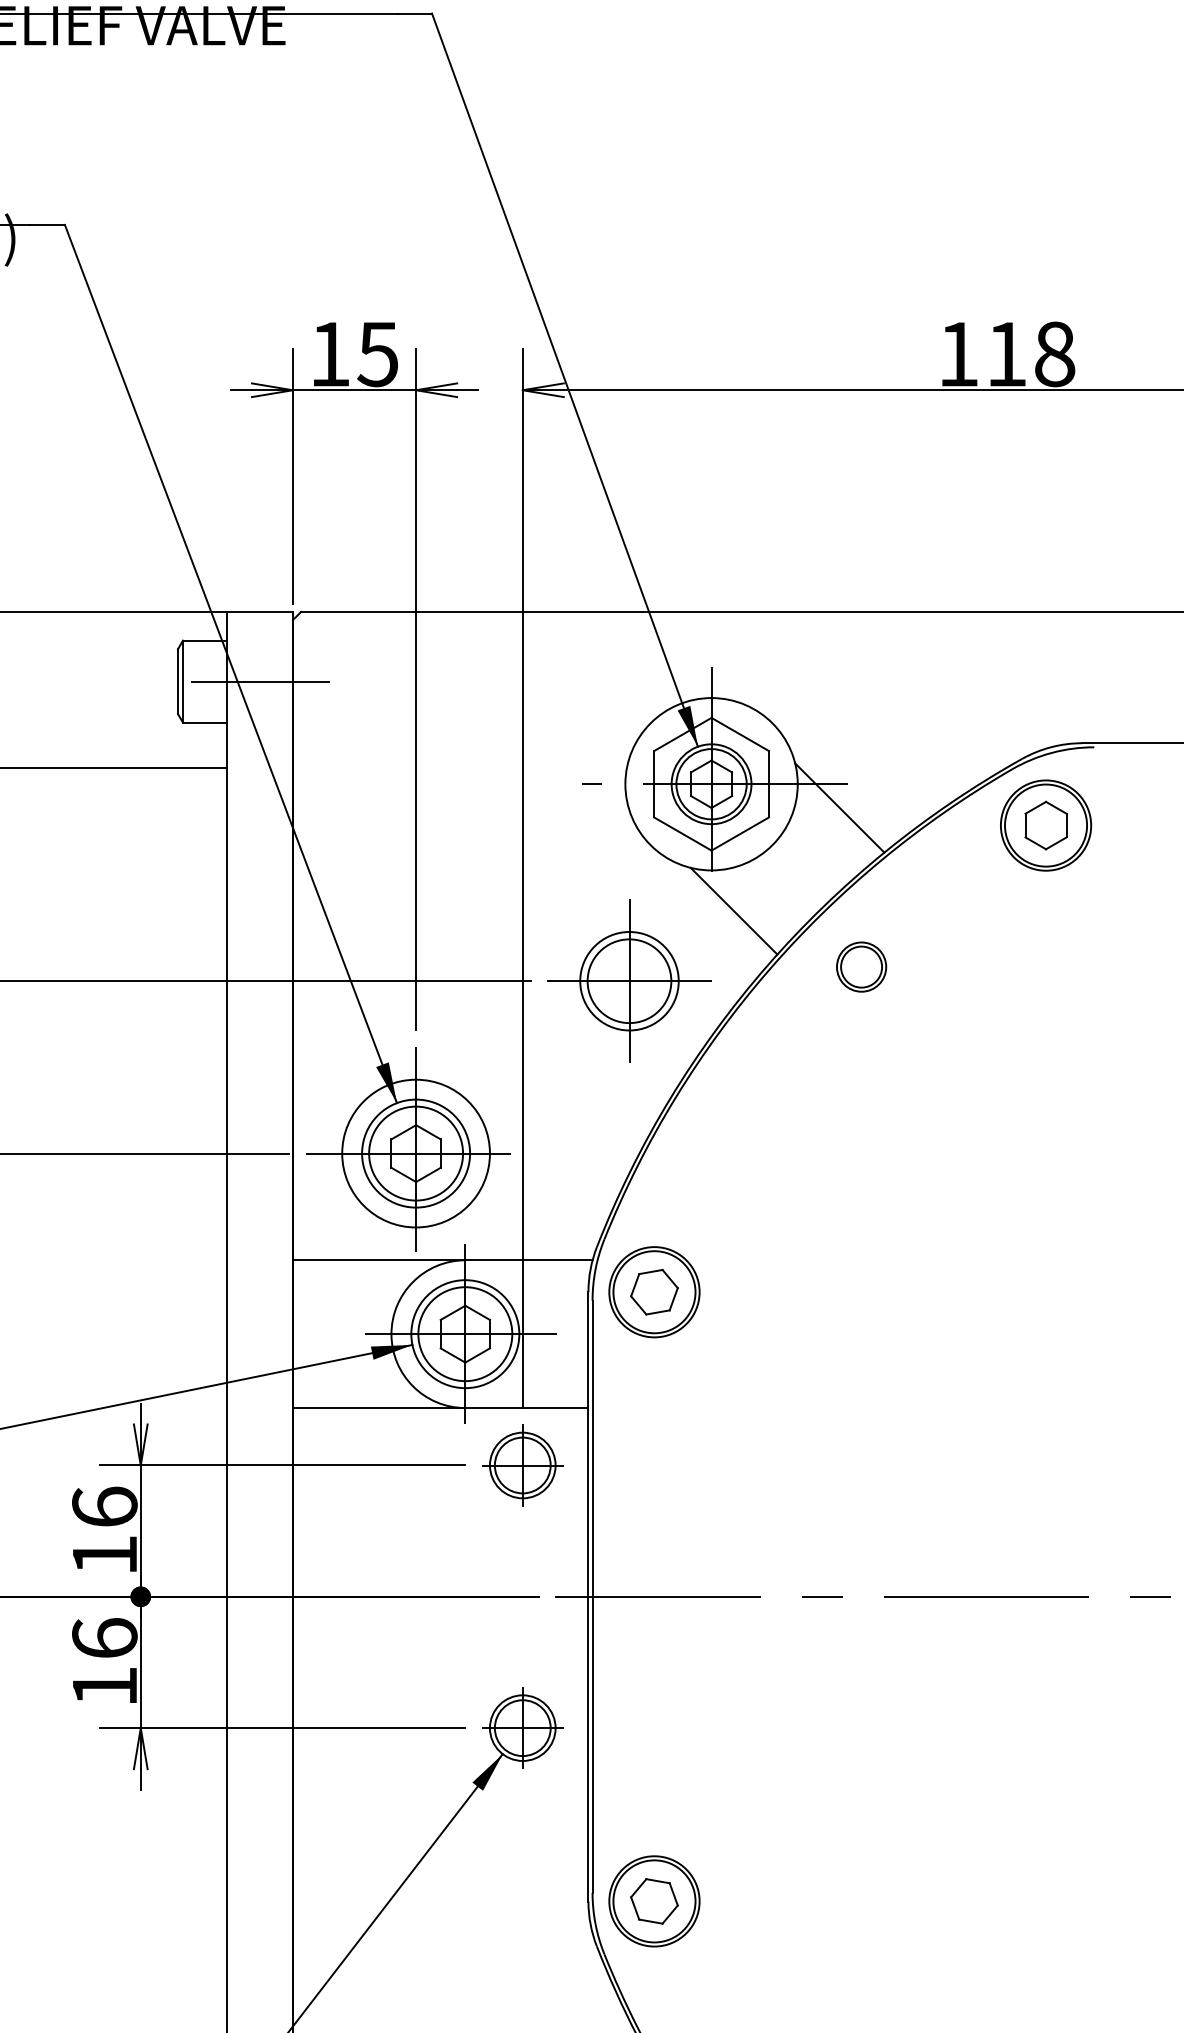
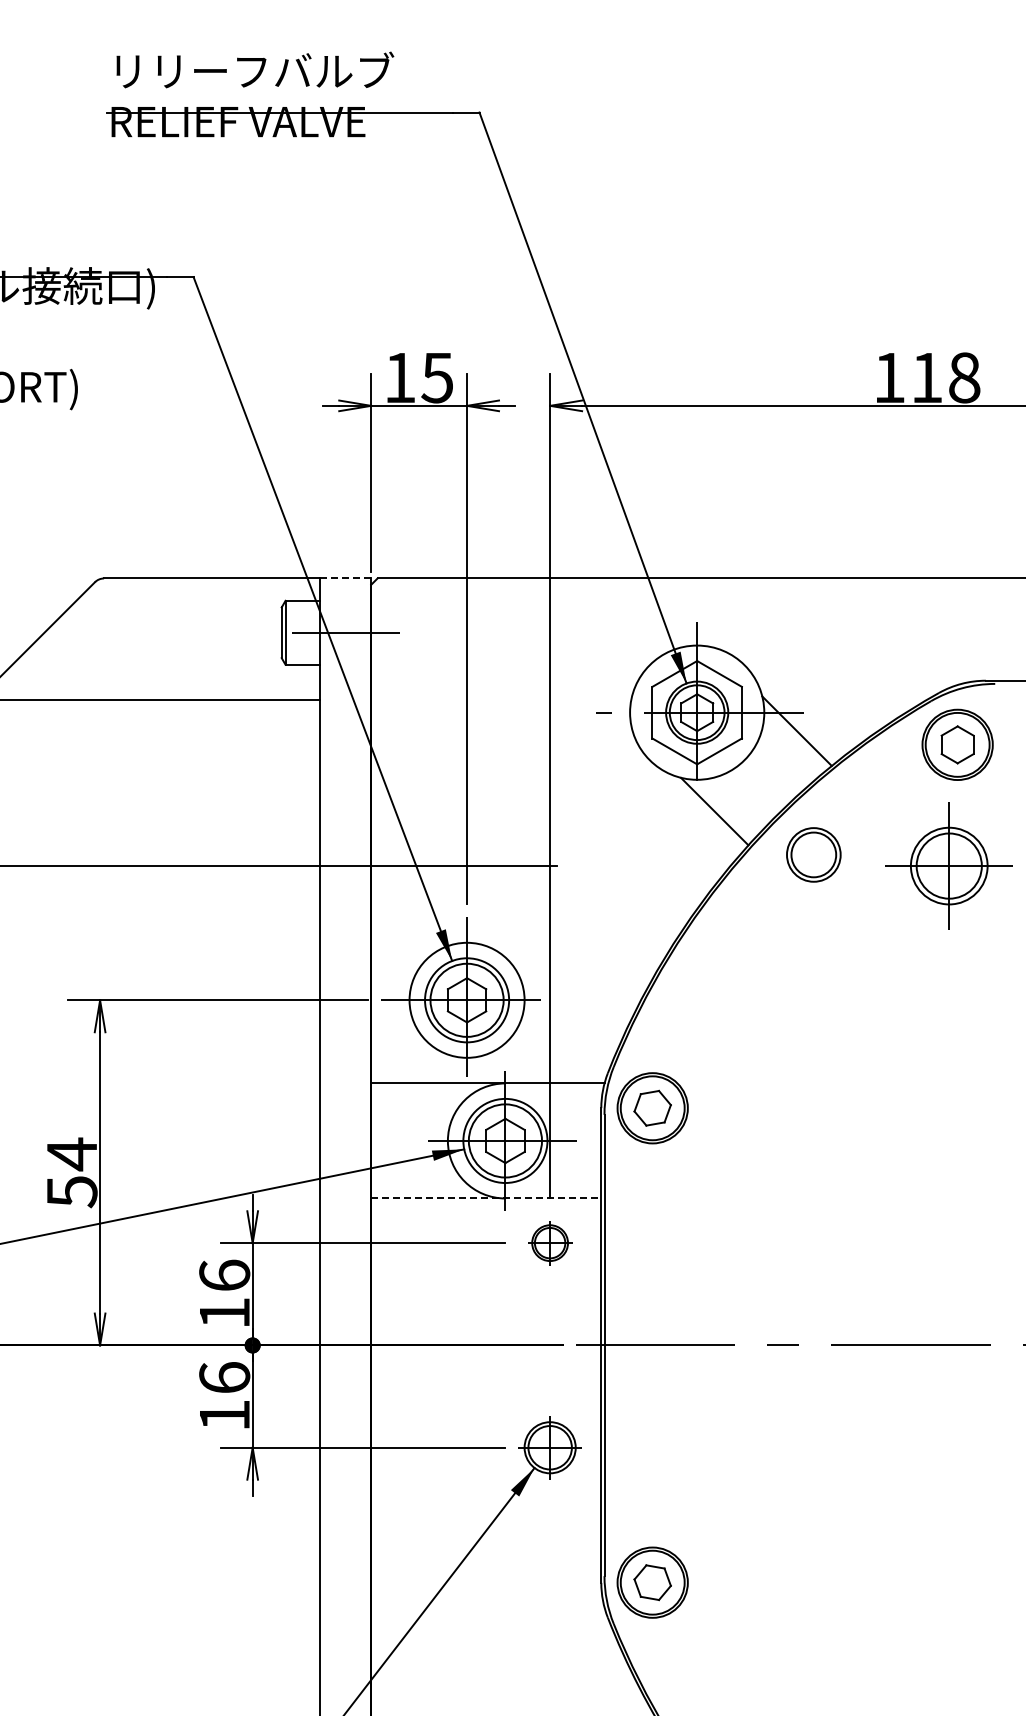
line: (259, 611) -> (345, 578), solid -> dashed
part: (862, 967) -> (814, 855), size x1.4
part: (628, 980) -> (948, 865), moved
line: (441, 1408) -> (486, 1198), solid -> dashed
part: (521, 1464) -> (549, 1242), size x0.7

